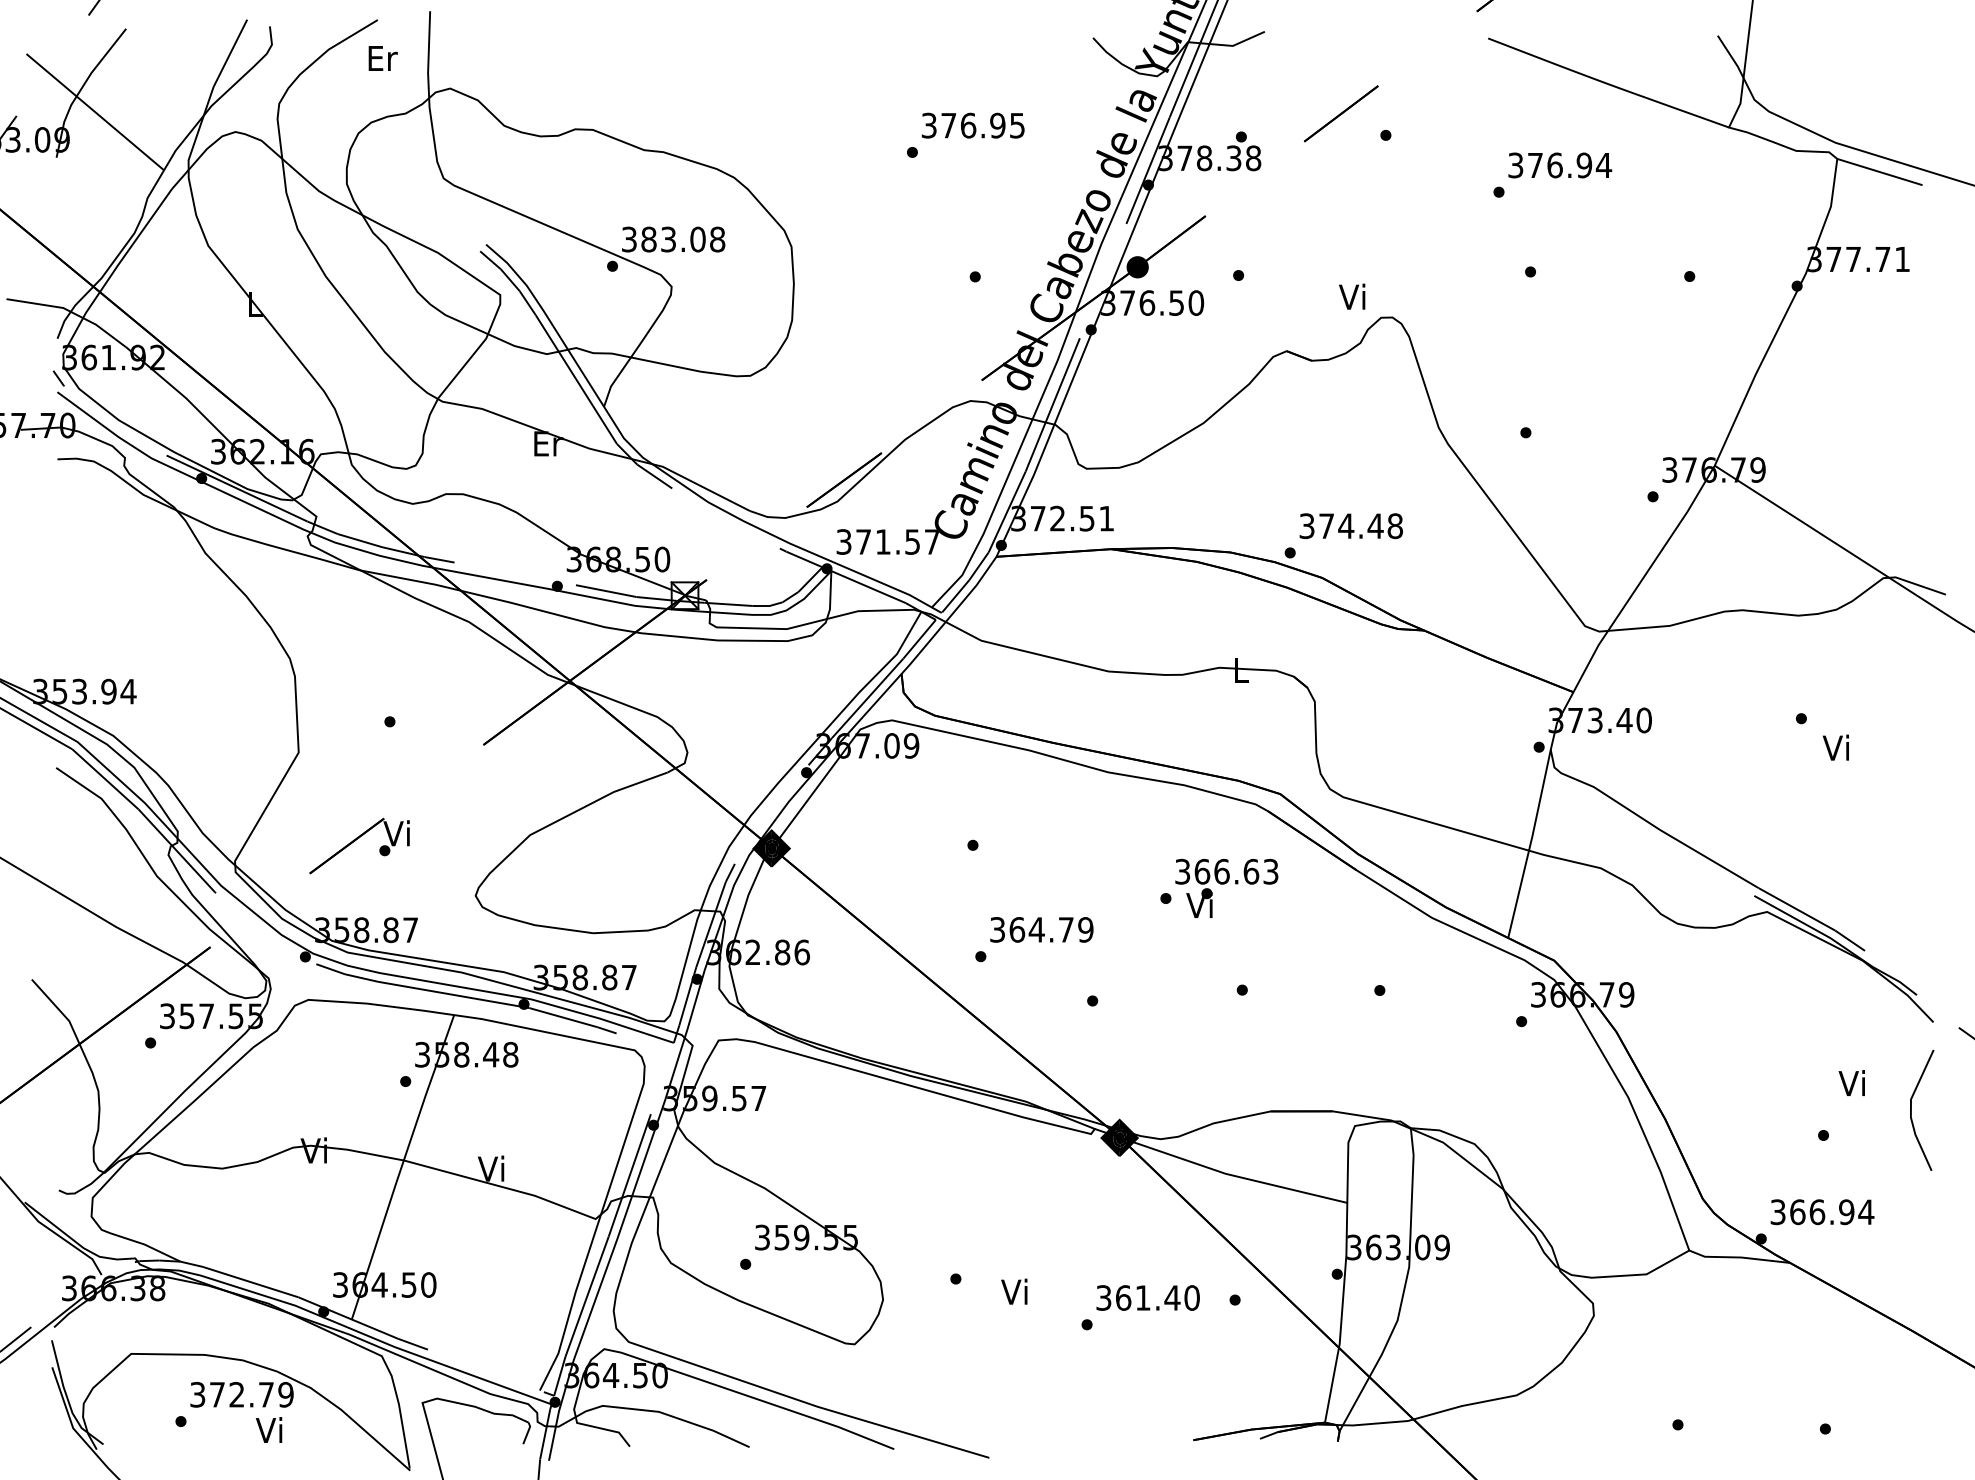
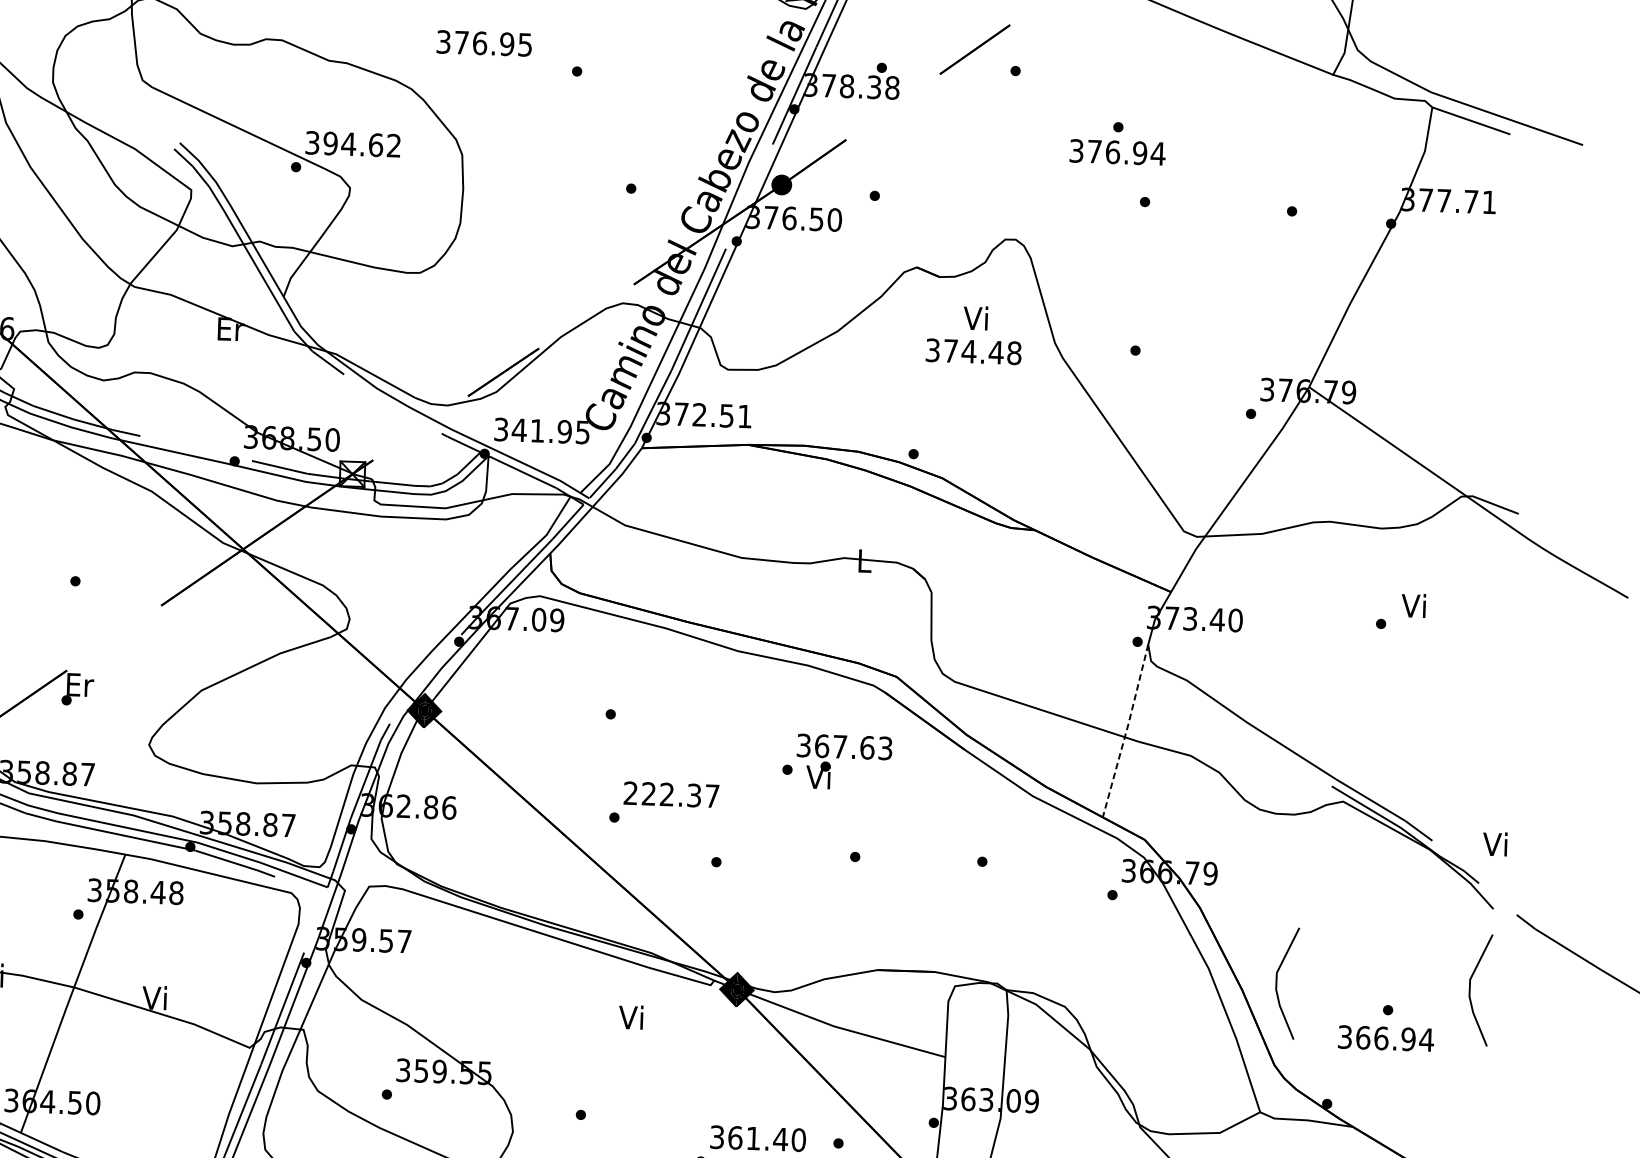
text: (972, 125) -> (483, 43), moved
text: (1560, 165) -> (1117, 152), moved
text: (683, 239) -> (362, 144), 383.08 -> 394.62
text: (1352, 296) -> (976, 317), moved
text: (1350, 526) -> (973, 352), moved
text: (897, 541) -> (550, 430), 371.57 -> 341.95
text: (1835, 747) -> (1413, 605), moved
text: (398, 833) -> (79, 684), Vi -> Er
line: (1530, 843) -> (1126, 730), solid -> dashed
text: (1221, 871) -> (839, 746), 366.63 -> 367.63
text: (1041, 929) -> (671, 794), 364.79 -> 222.37
text: (1851, 1082) -> (1494, 843), moved
line: (1702, 1109) -> (1276, 982), added
text: (1822, 1212) -> (1386, 1038), moved
text: (1014, 1291) -> (631, 1017), moved

